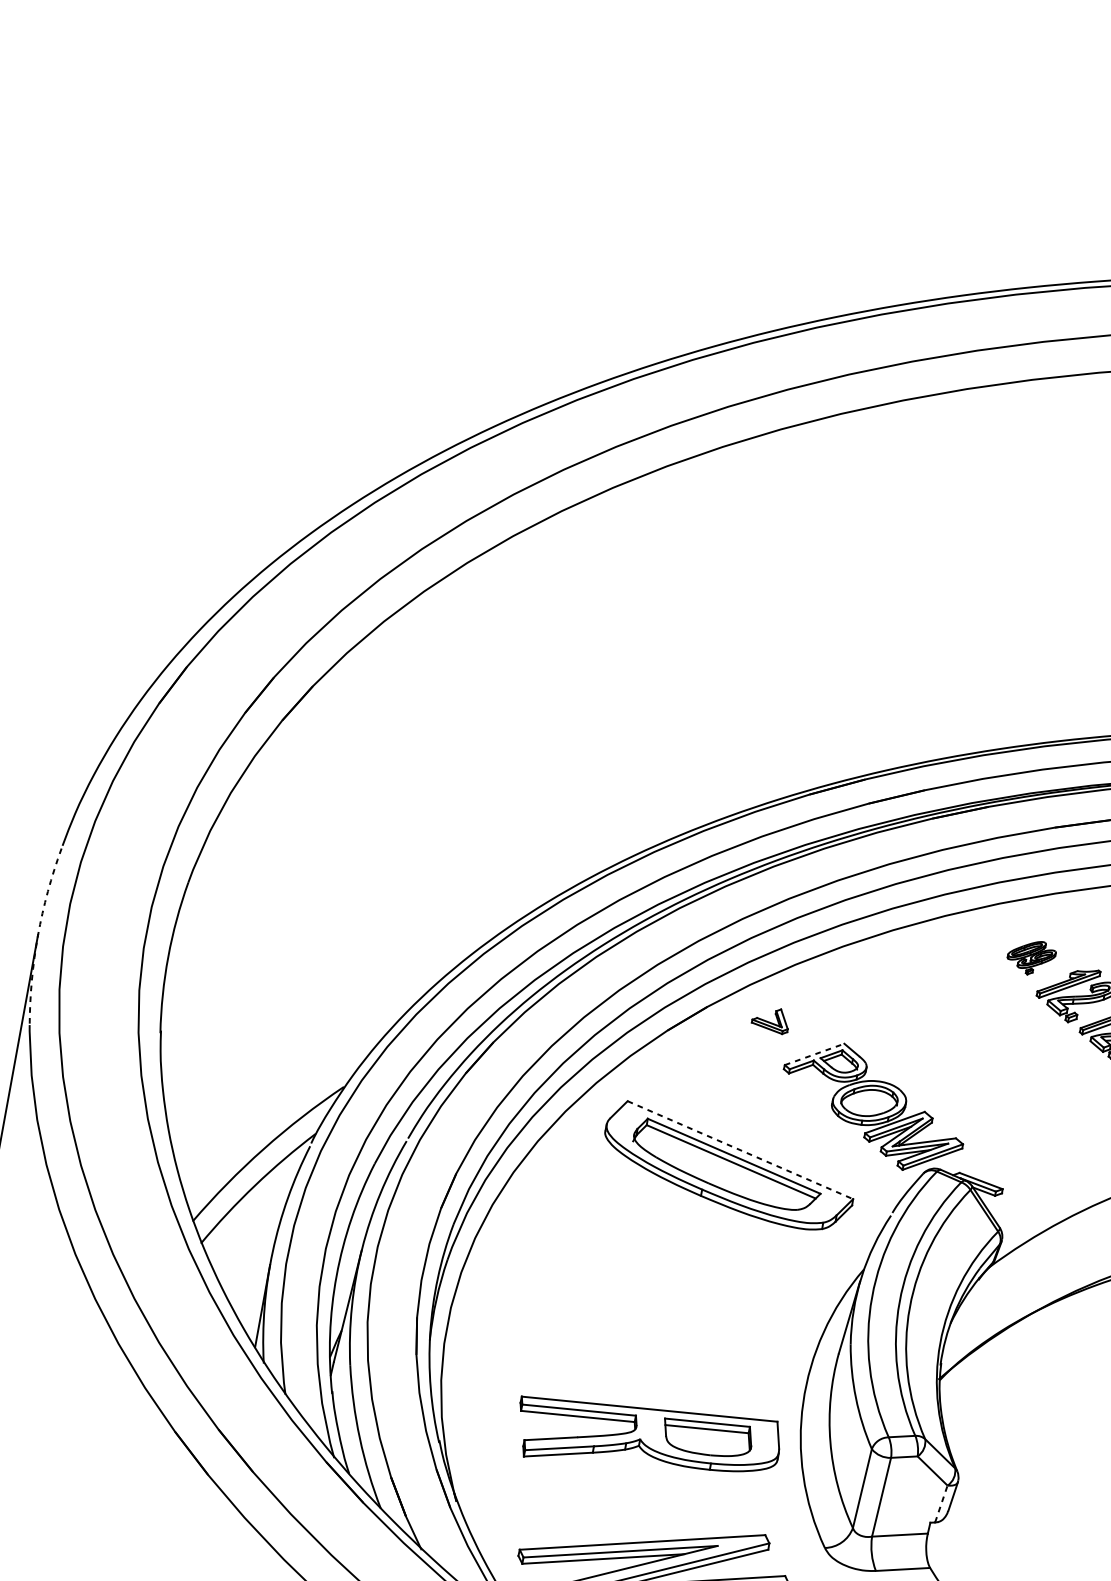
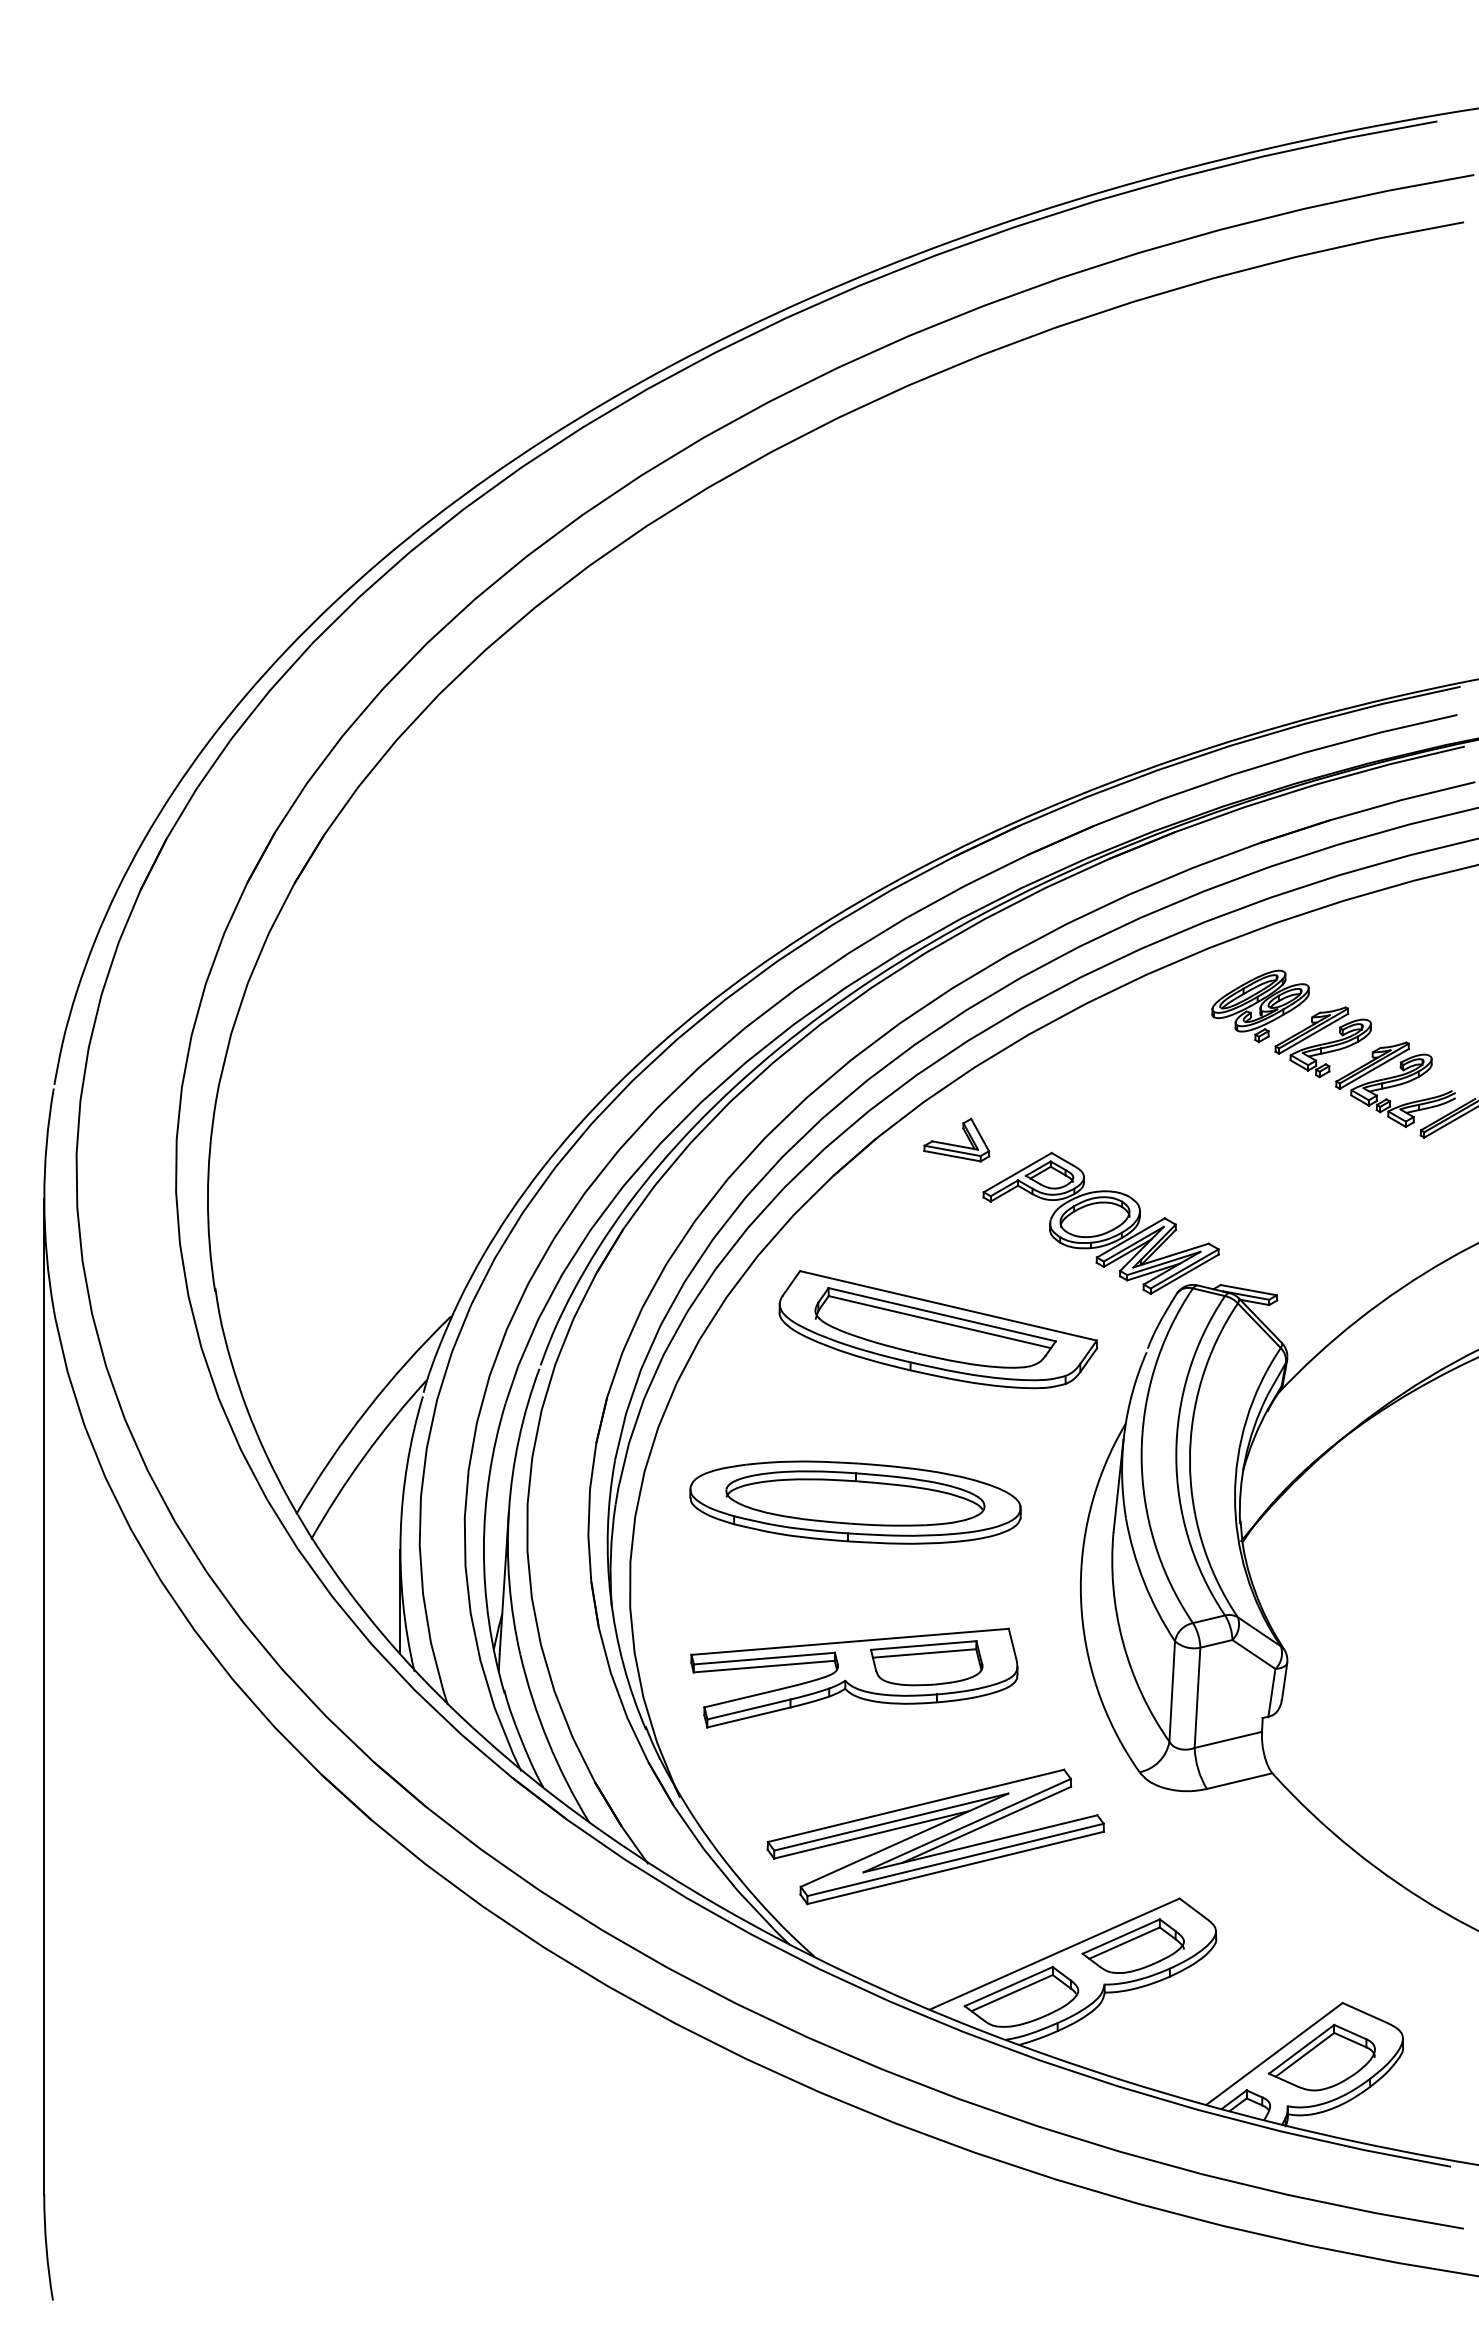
arc: (38, 935) -> (44, 1199), dashed -> solid
part: (1031, 957) -> (1260, 1006), size x1.67
part: (770, 1019) -> (956, 1139), size x1.43
line: (815, 1054) -> (1018, 1172), dashed -> solid
line: (740, 1149) -> (948, 1305), dashed -> solid
part: (638, 1292) -> (855, 1502), added
part: (647, 1438) -> (854, 1677), moved
line: (941, 1503) -> (1272, 1692), dashed -> solid

